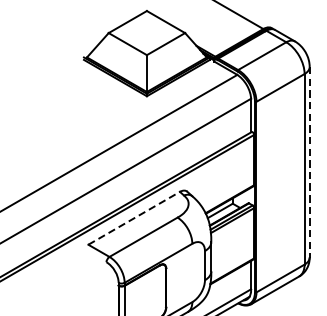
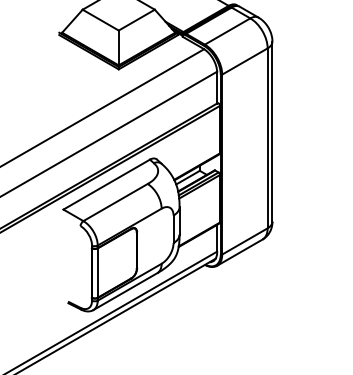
line: (309, 162) -> (272, 131), dashed -> solid
line: (133, 218) -> (106, 184), dashed -> solid

